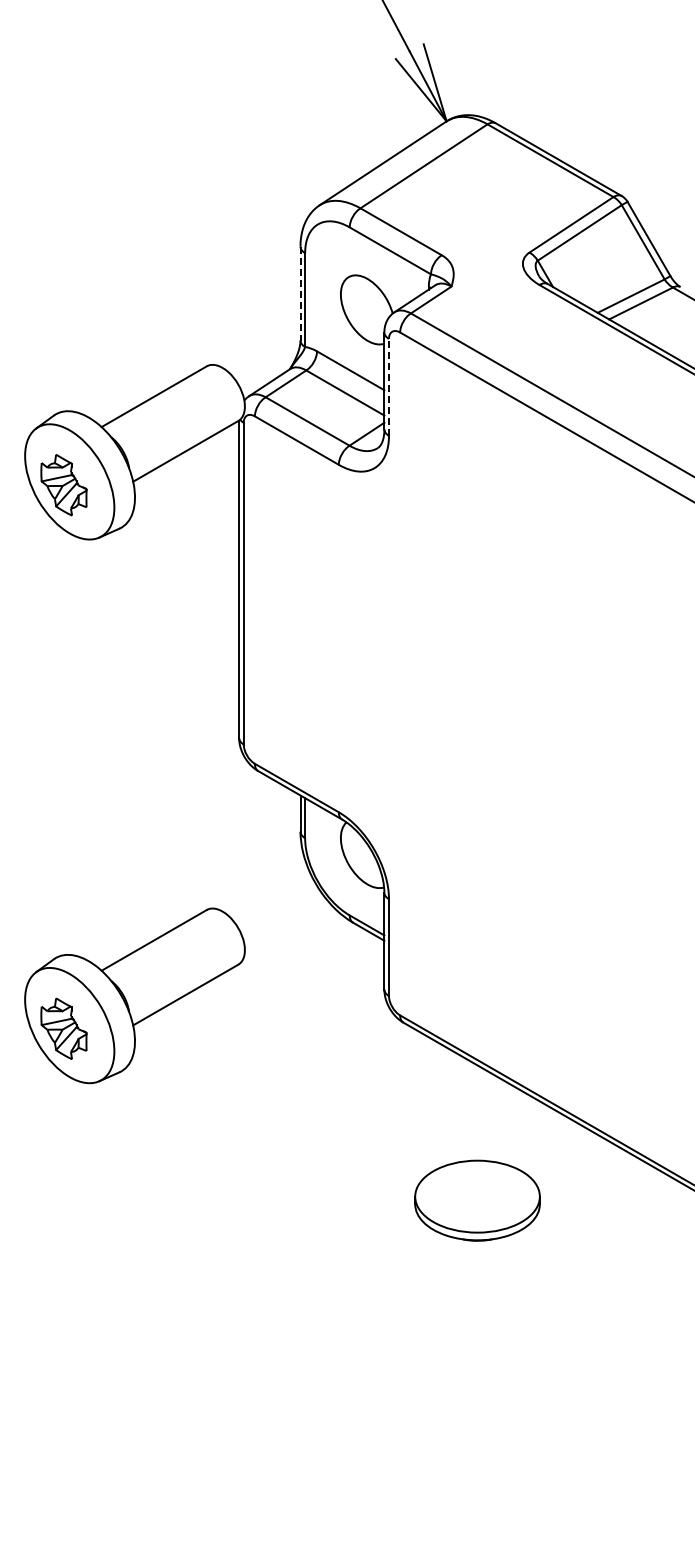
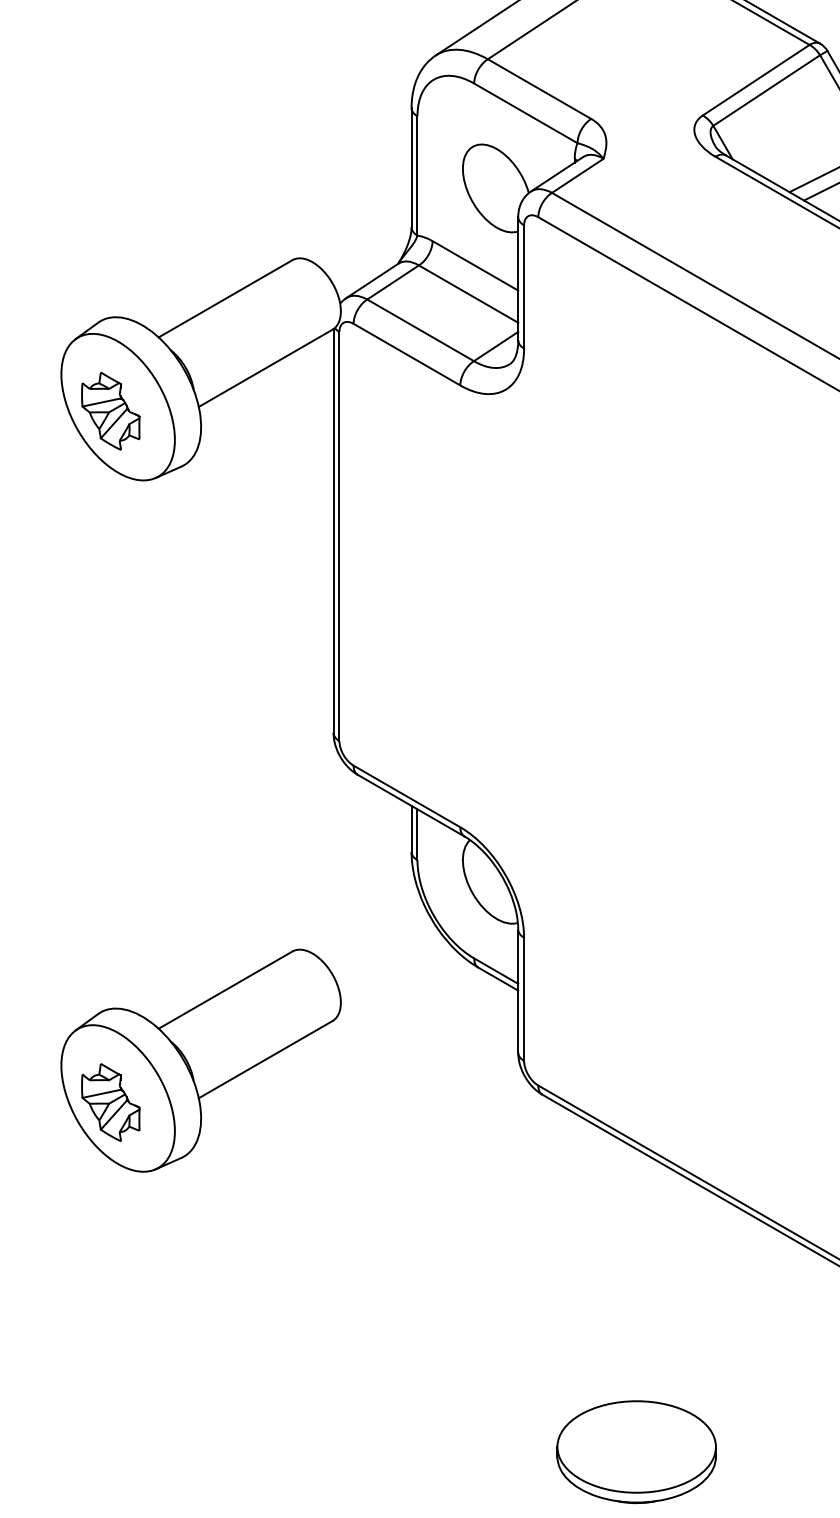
line: (300, 293) -> (411, 167), dashed -> solid
line: (389, 386) -> (524, 285), dashed -> solid
part: (477, 1200) -> (636, 1451), moved

